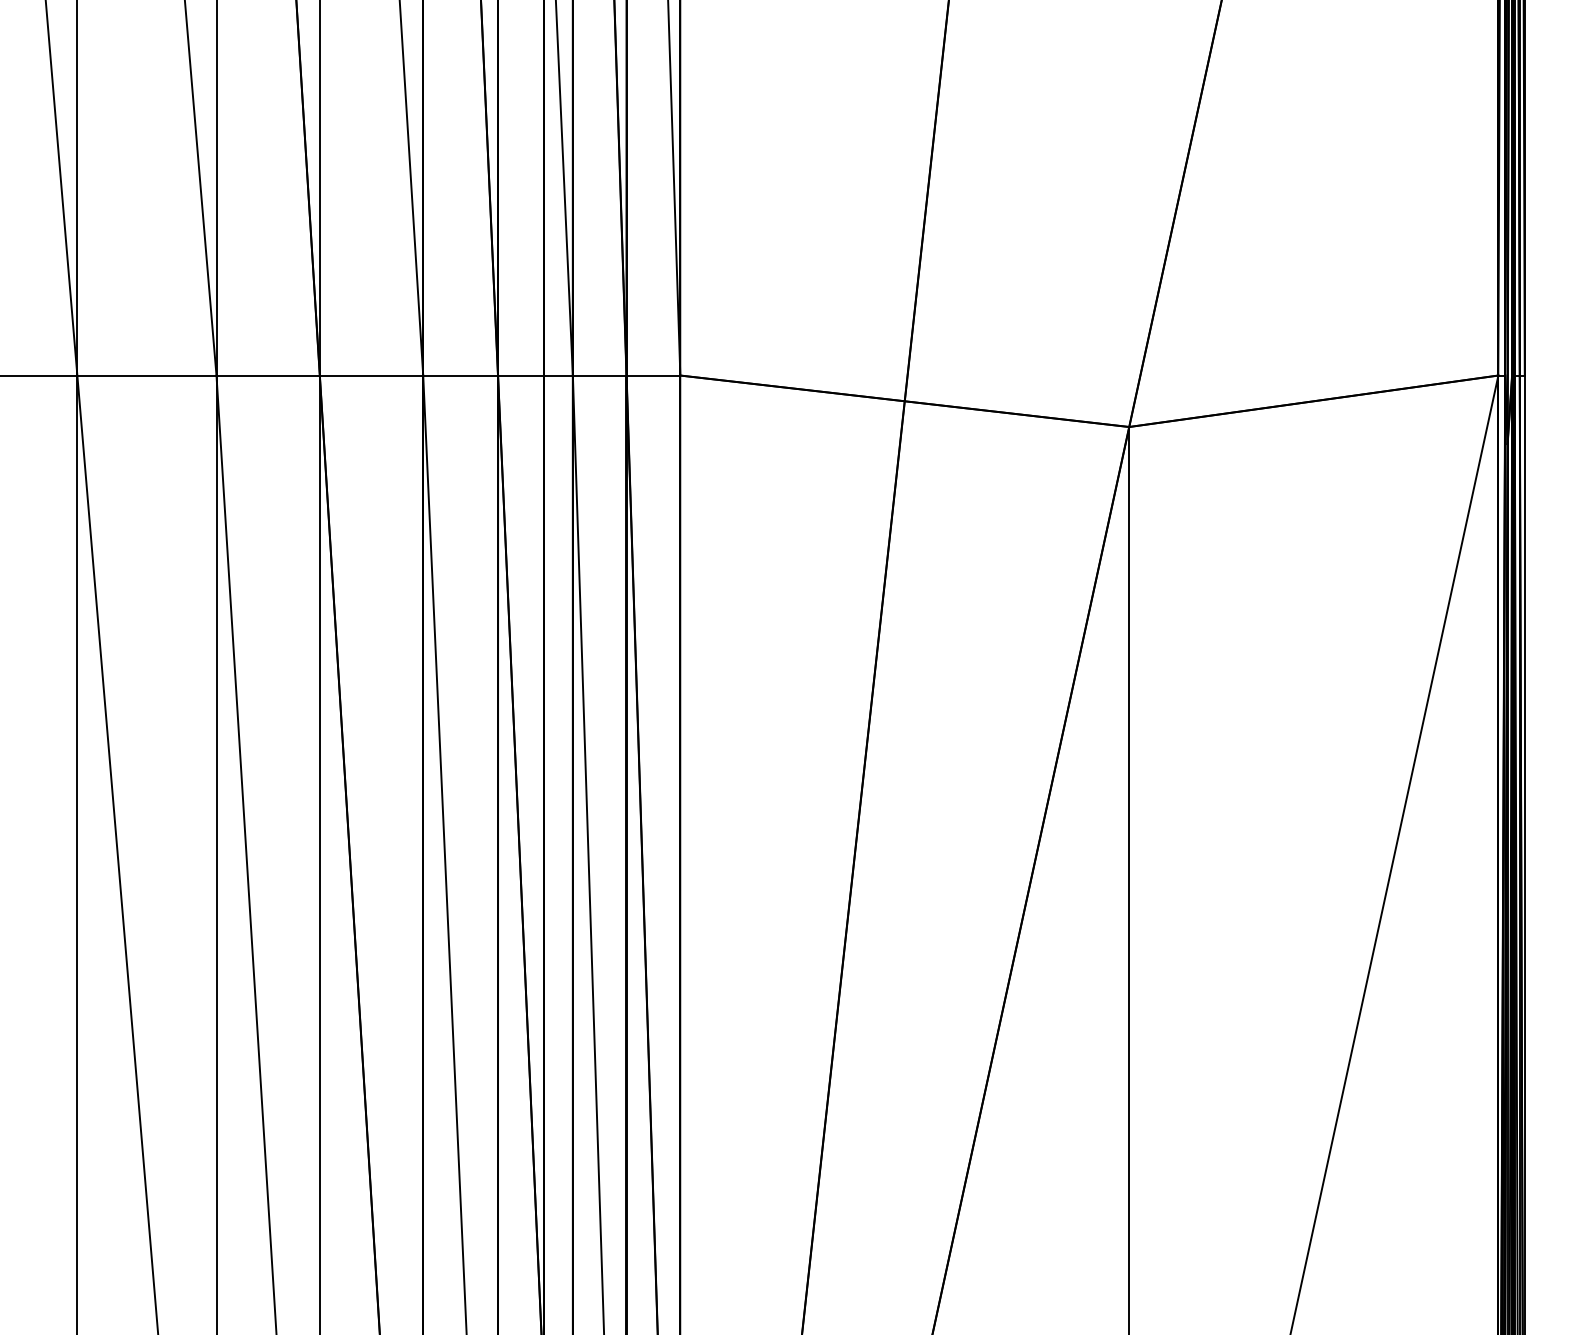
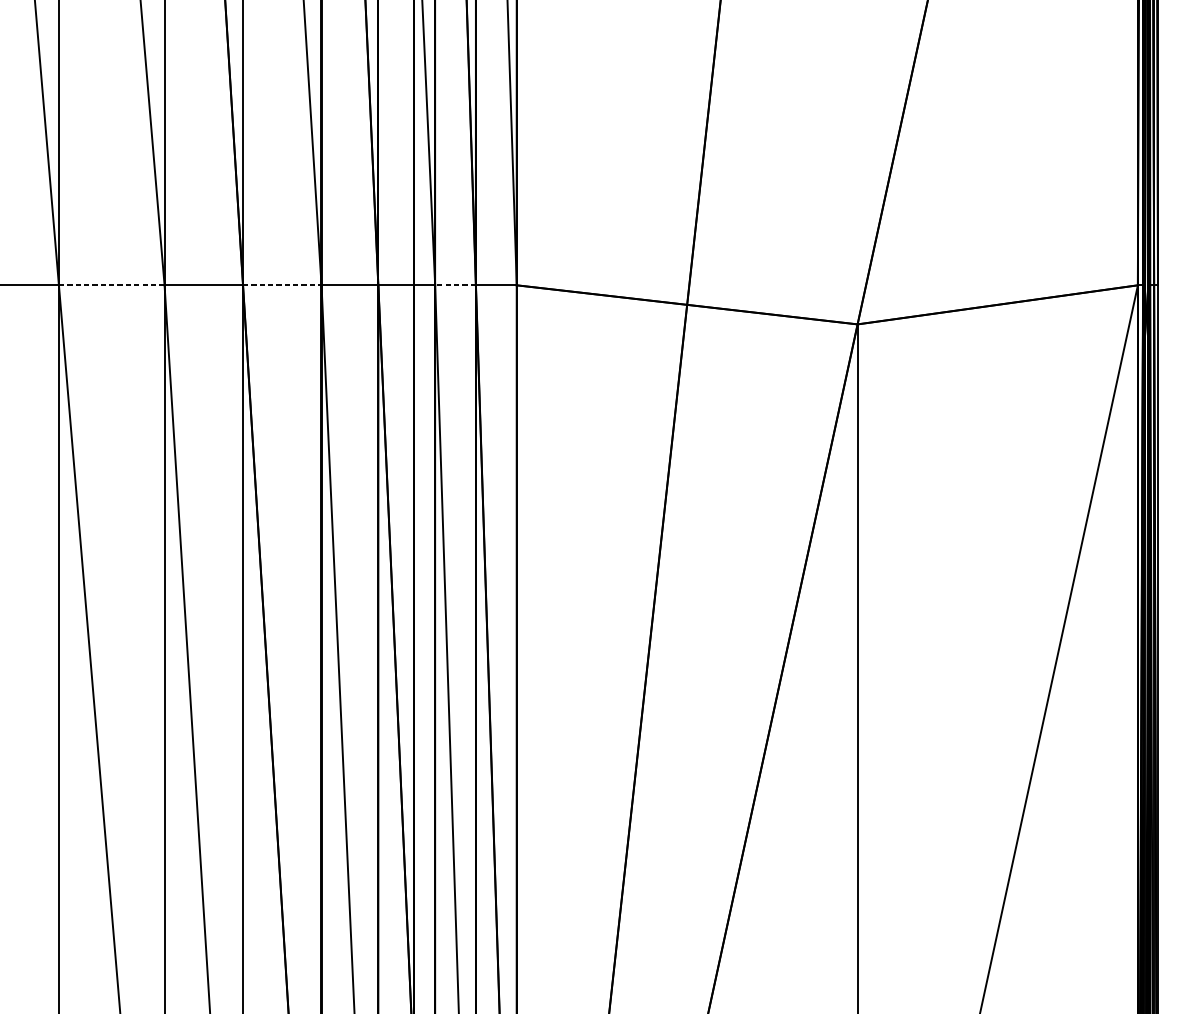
line: (146, 375) -> (111, 285), solid -> dashed
line: (371, 375) -> (282, 285), solid -> dashed
line: (599, 375) -> (455, 285), solid -> dashed

